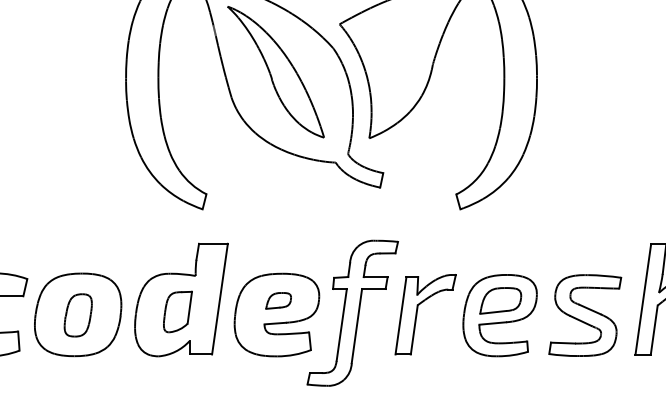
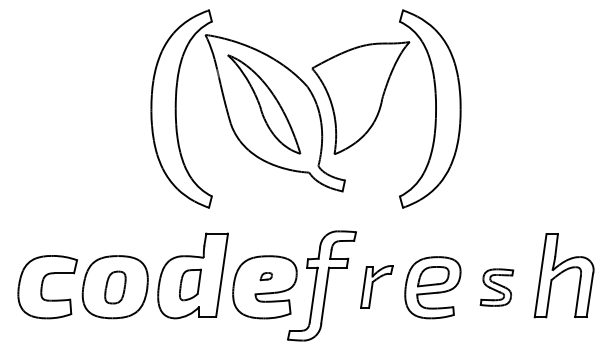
part: (279, 300) -> (266, 276), size x0.6
part: (425, 313) -> (376, 286), size x0.7
part: (584, 315) -> (496, 287), size x0.6

